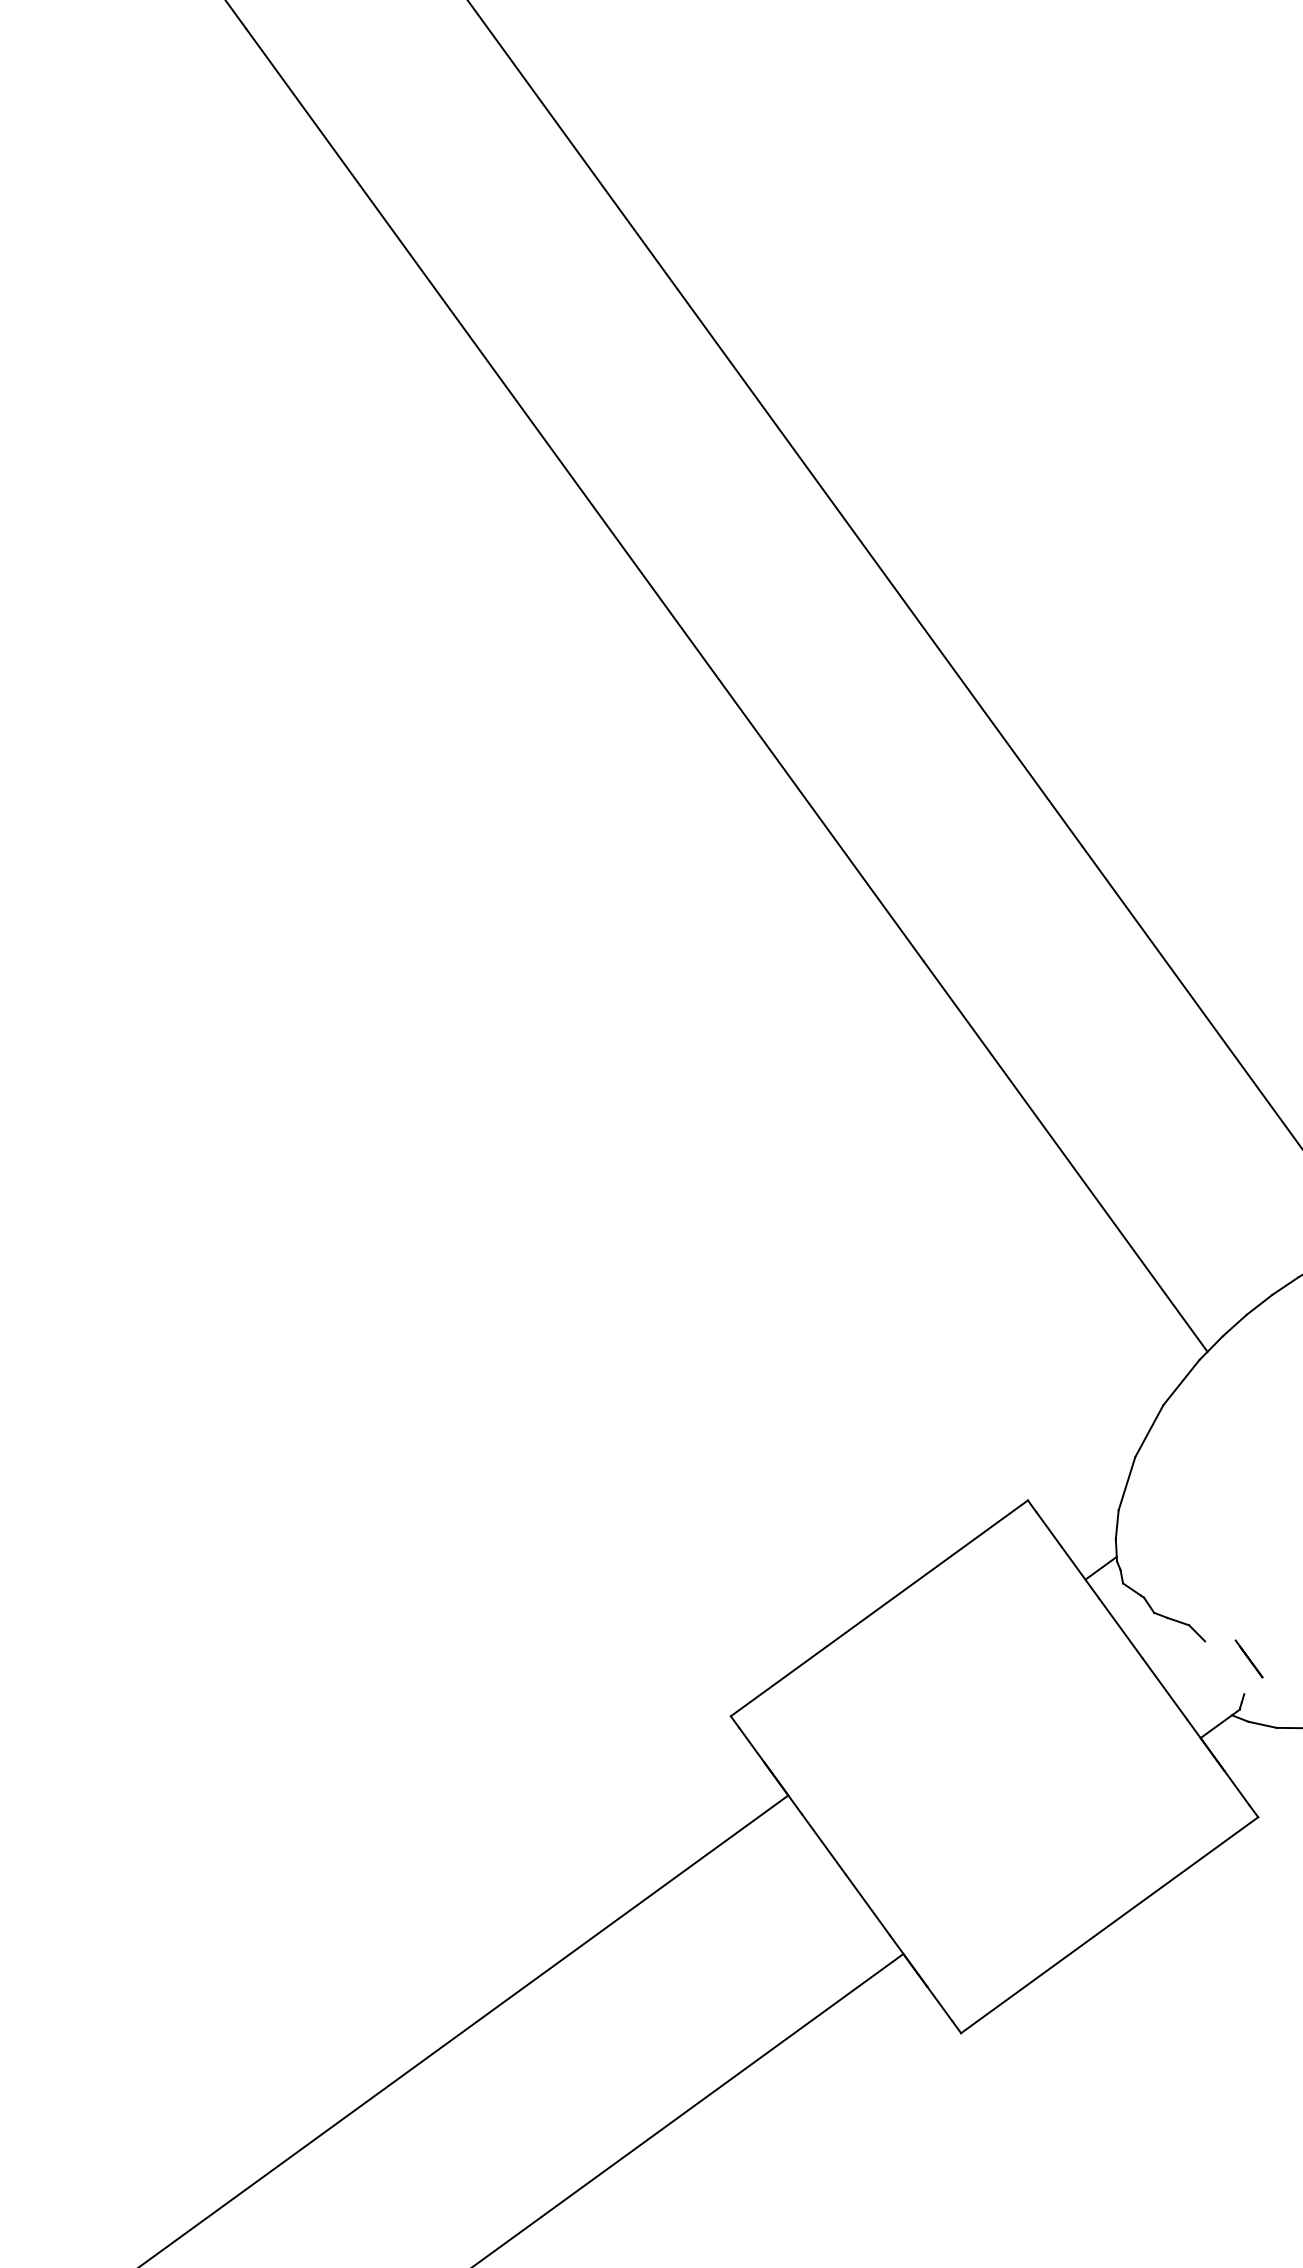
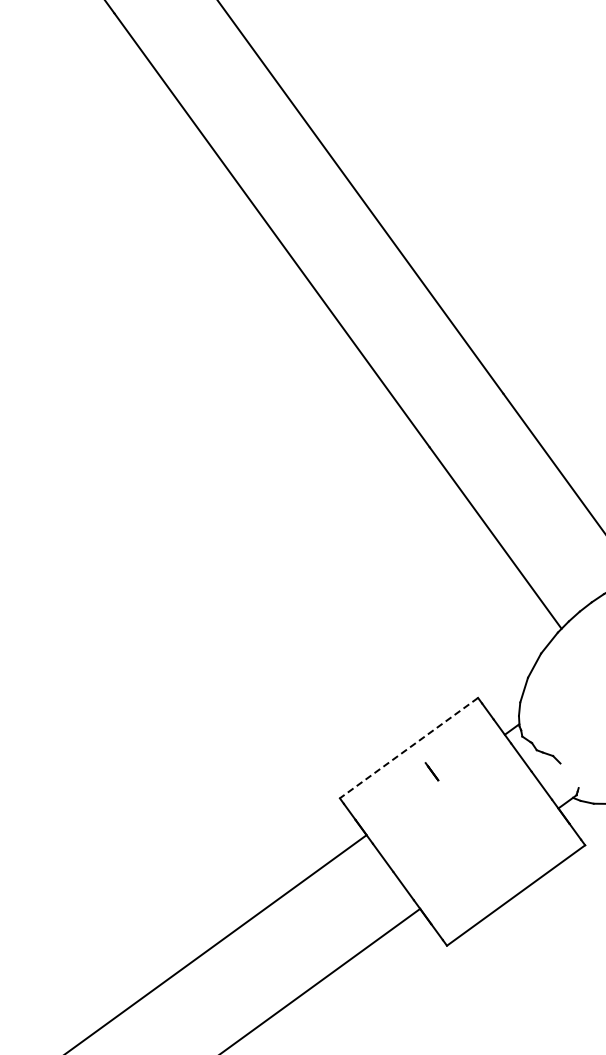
line: (878, 1609) -> (408, 748), solid -> dashed
line: (1248, 1658) -> (431, 771), moved

